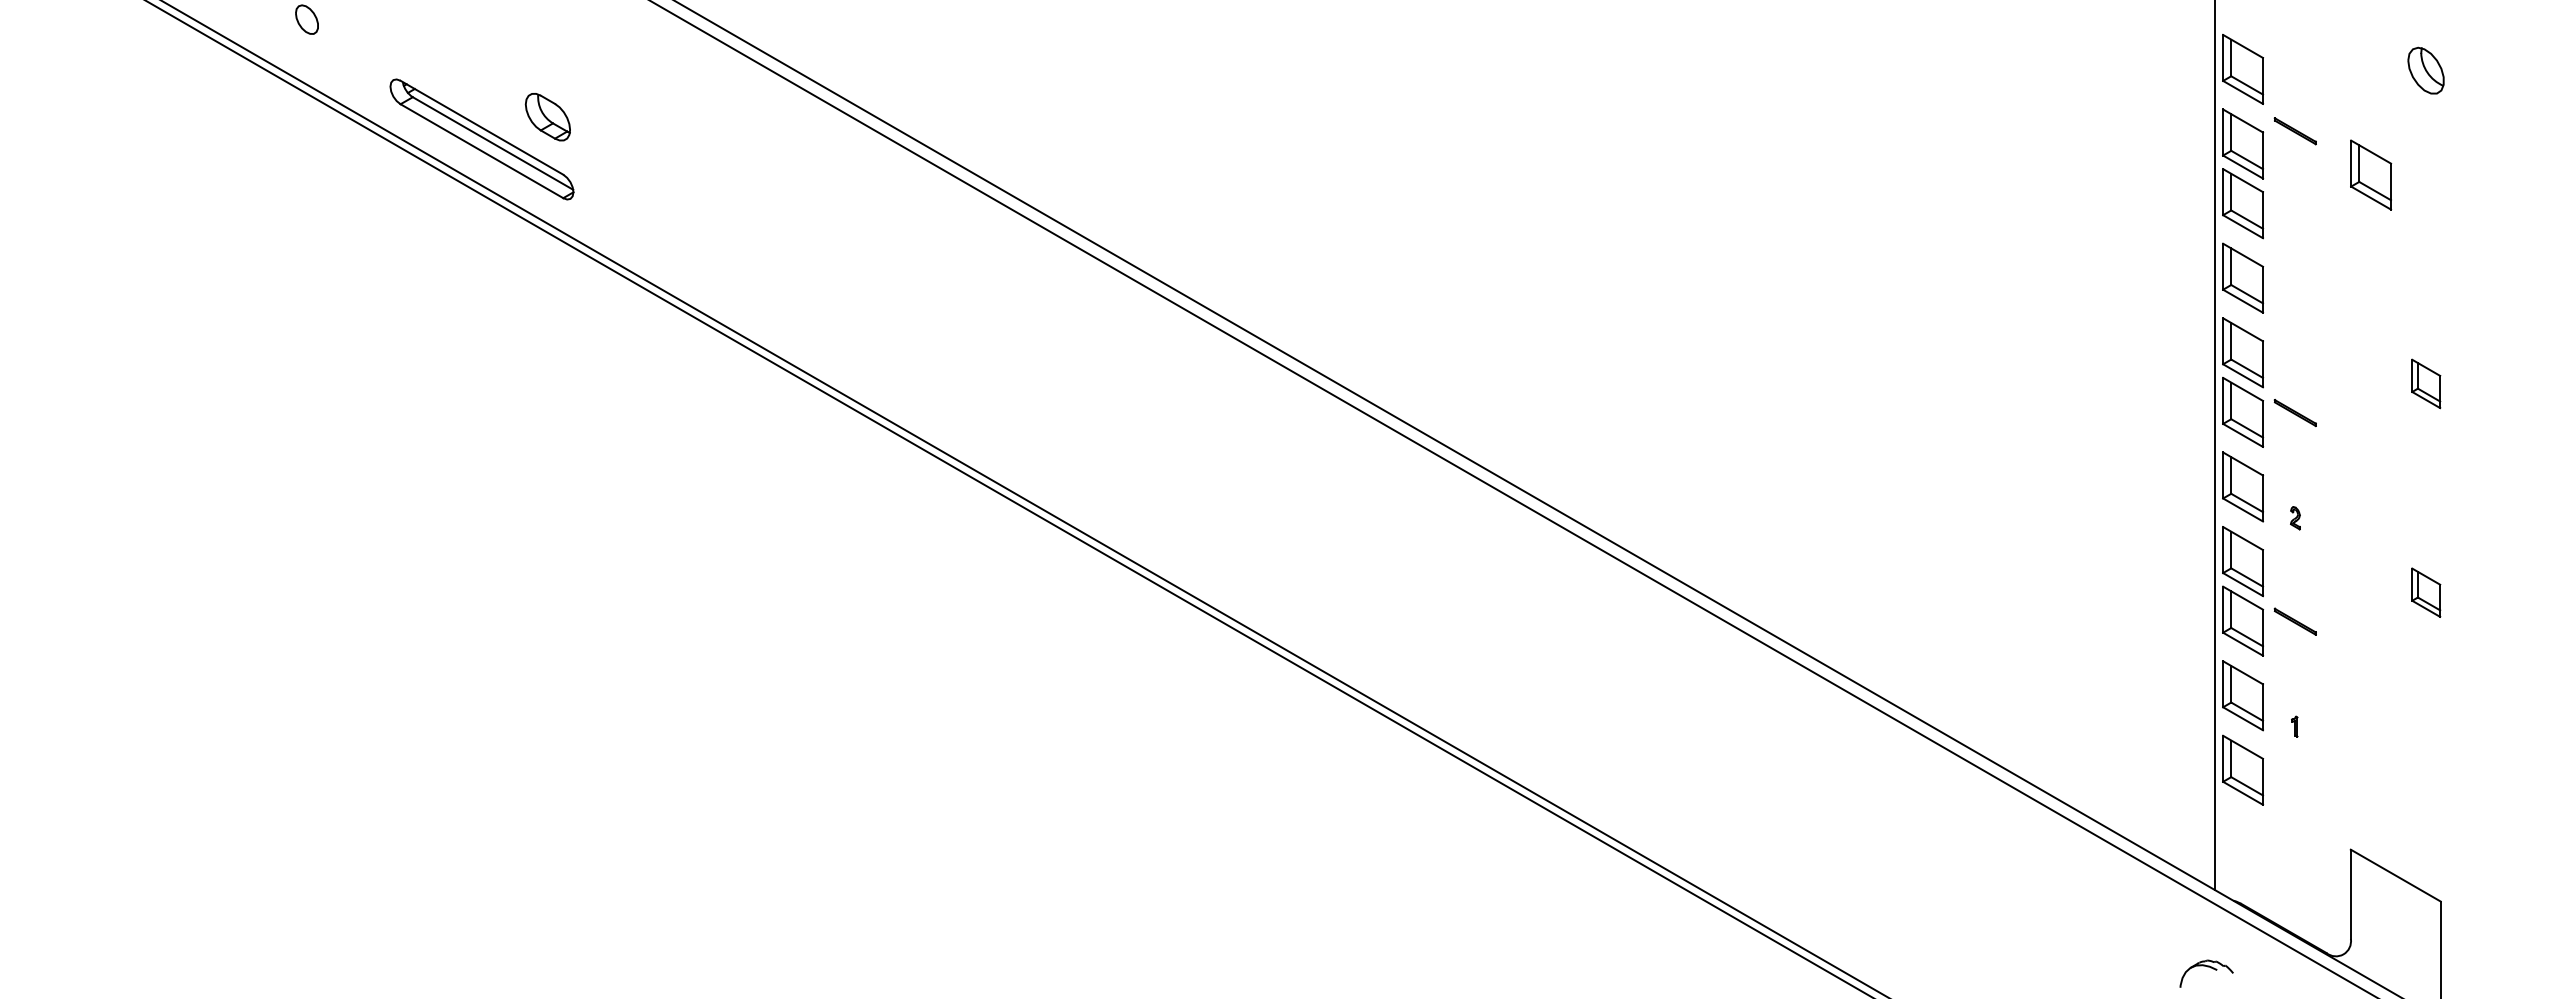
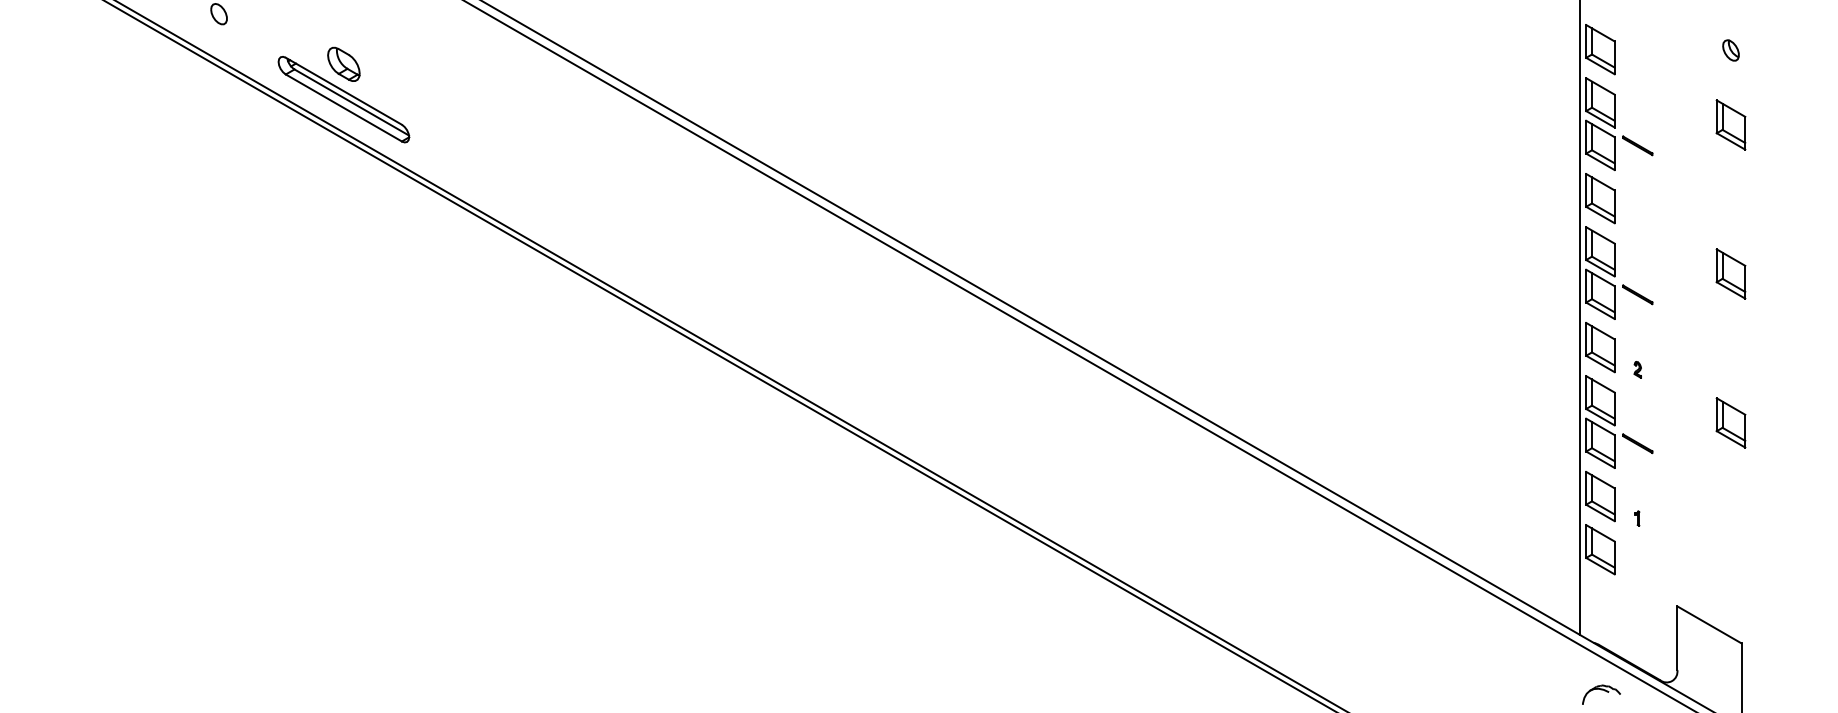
part: (2425, 70) -> (1730, 50), size x0.62
part: (547, 117) -> (343, 64), moved
part: (2294, 131) -> (1637, 146), moved
part: (2371, 174) -> (1731, 124), moved
part: (2426, 383) -> (1731, 273), size x1.43
part: (2426, 592) -> (1731, 422), size x1.43
part: (2207, 967) -> (1602, 690), moved

